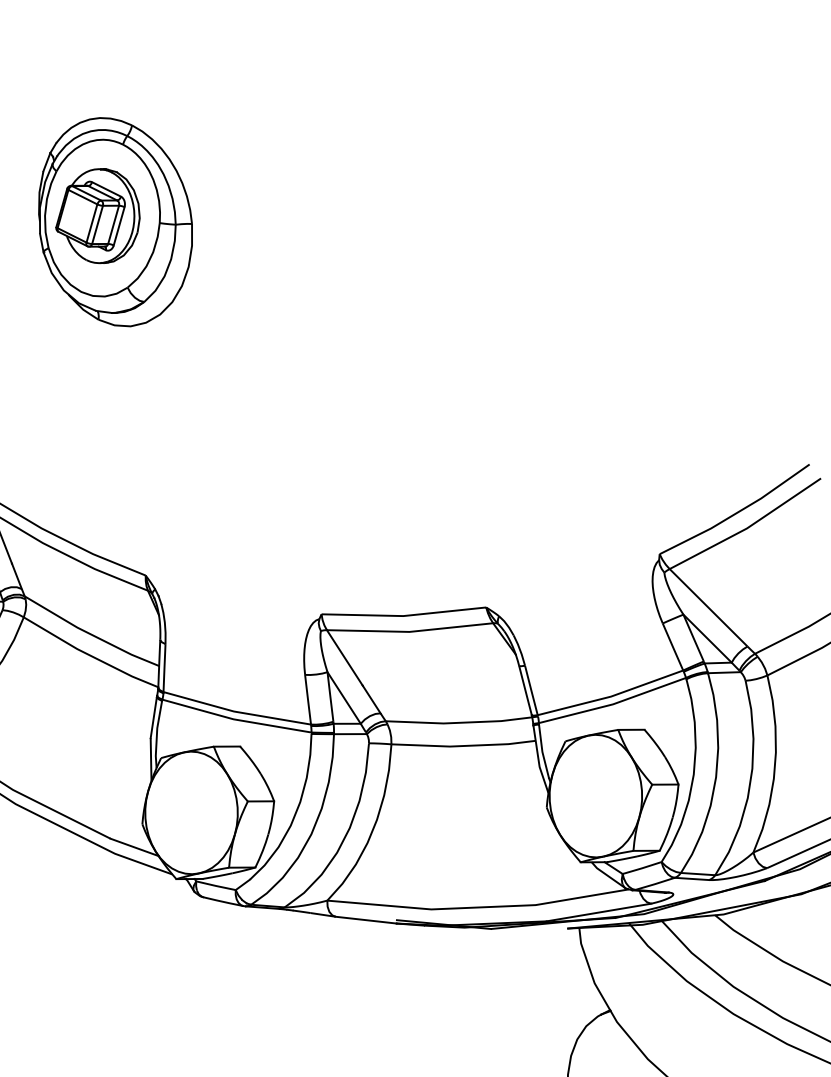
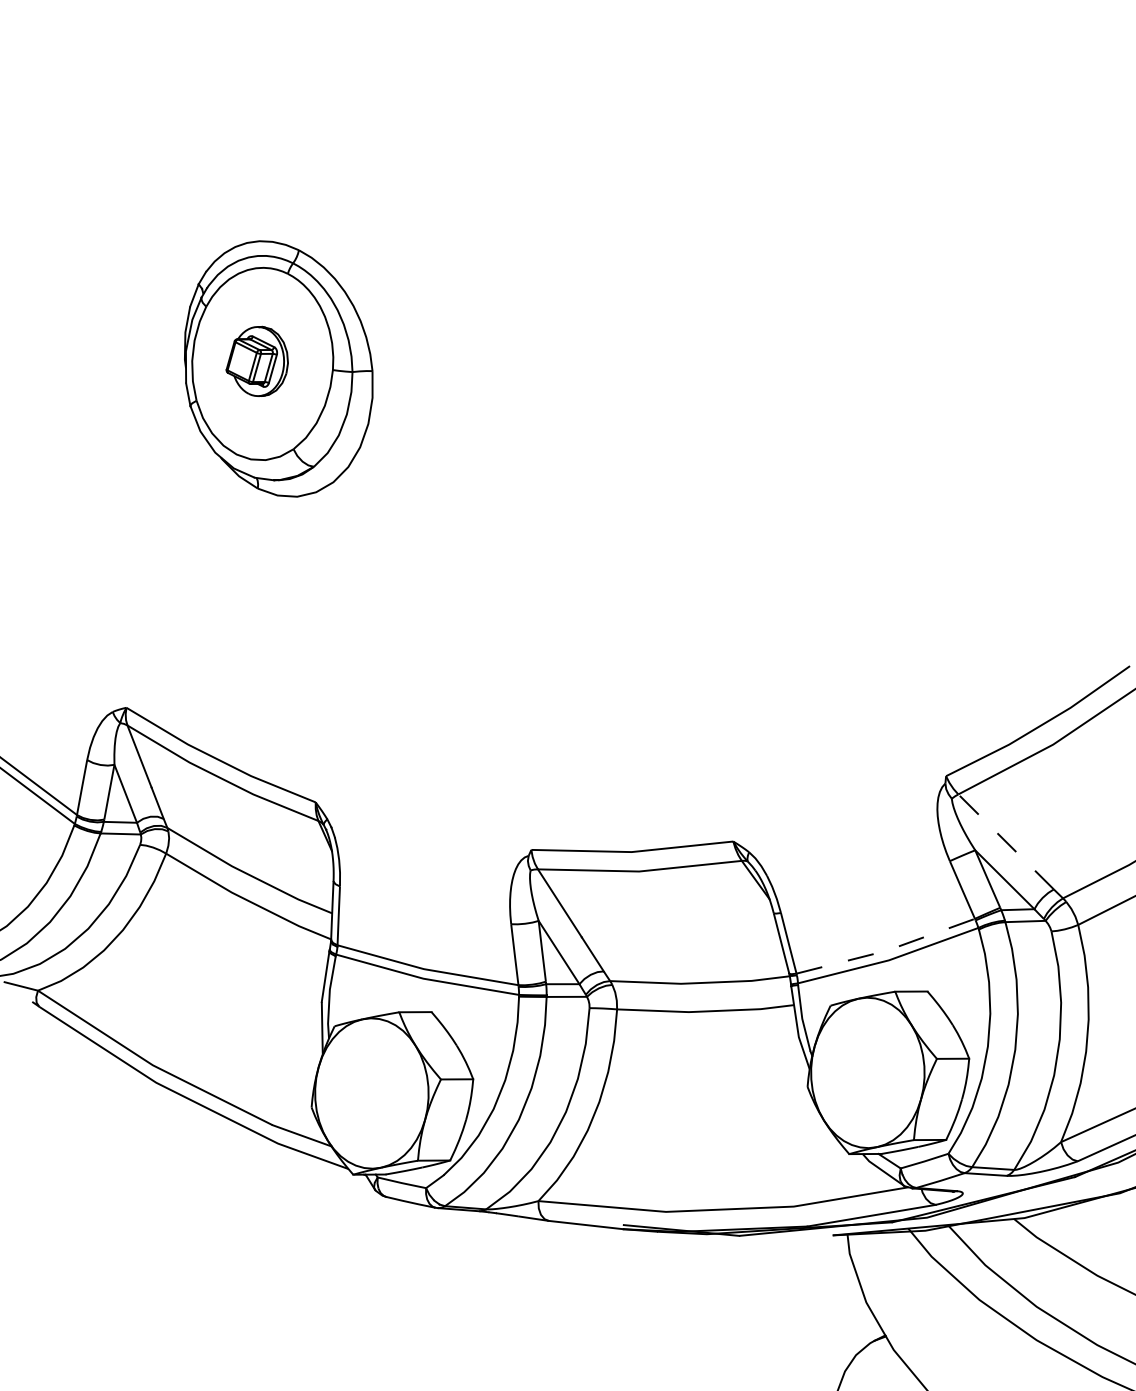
part: (98, 216) -> (257, 361), size x0.6
line: (708, 607) -> (1005, 841), solid -> dashed
line: (611, 696) -> (887, 950), solid -> dashed

